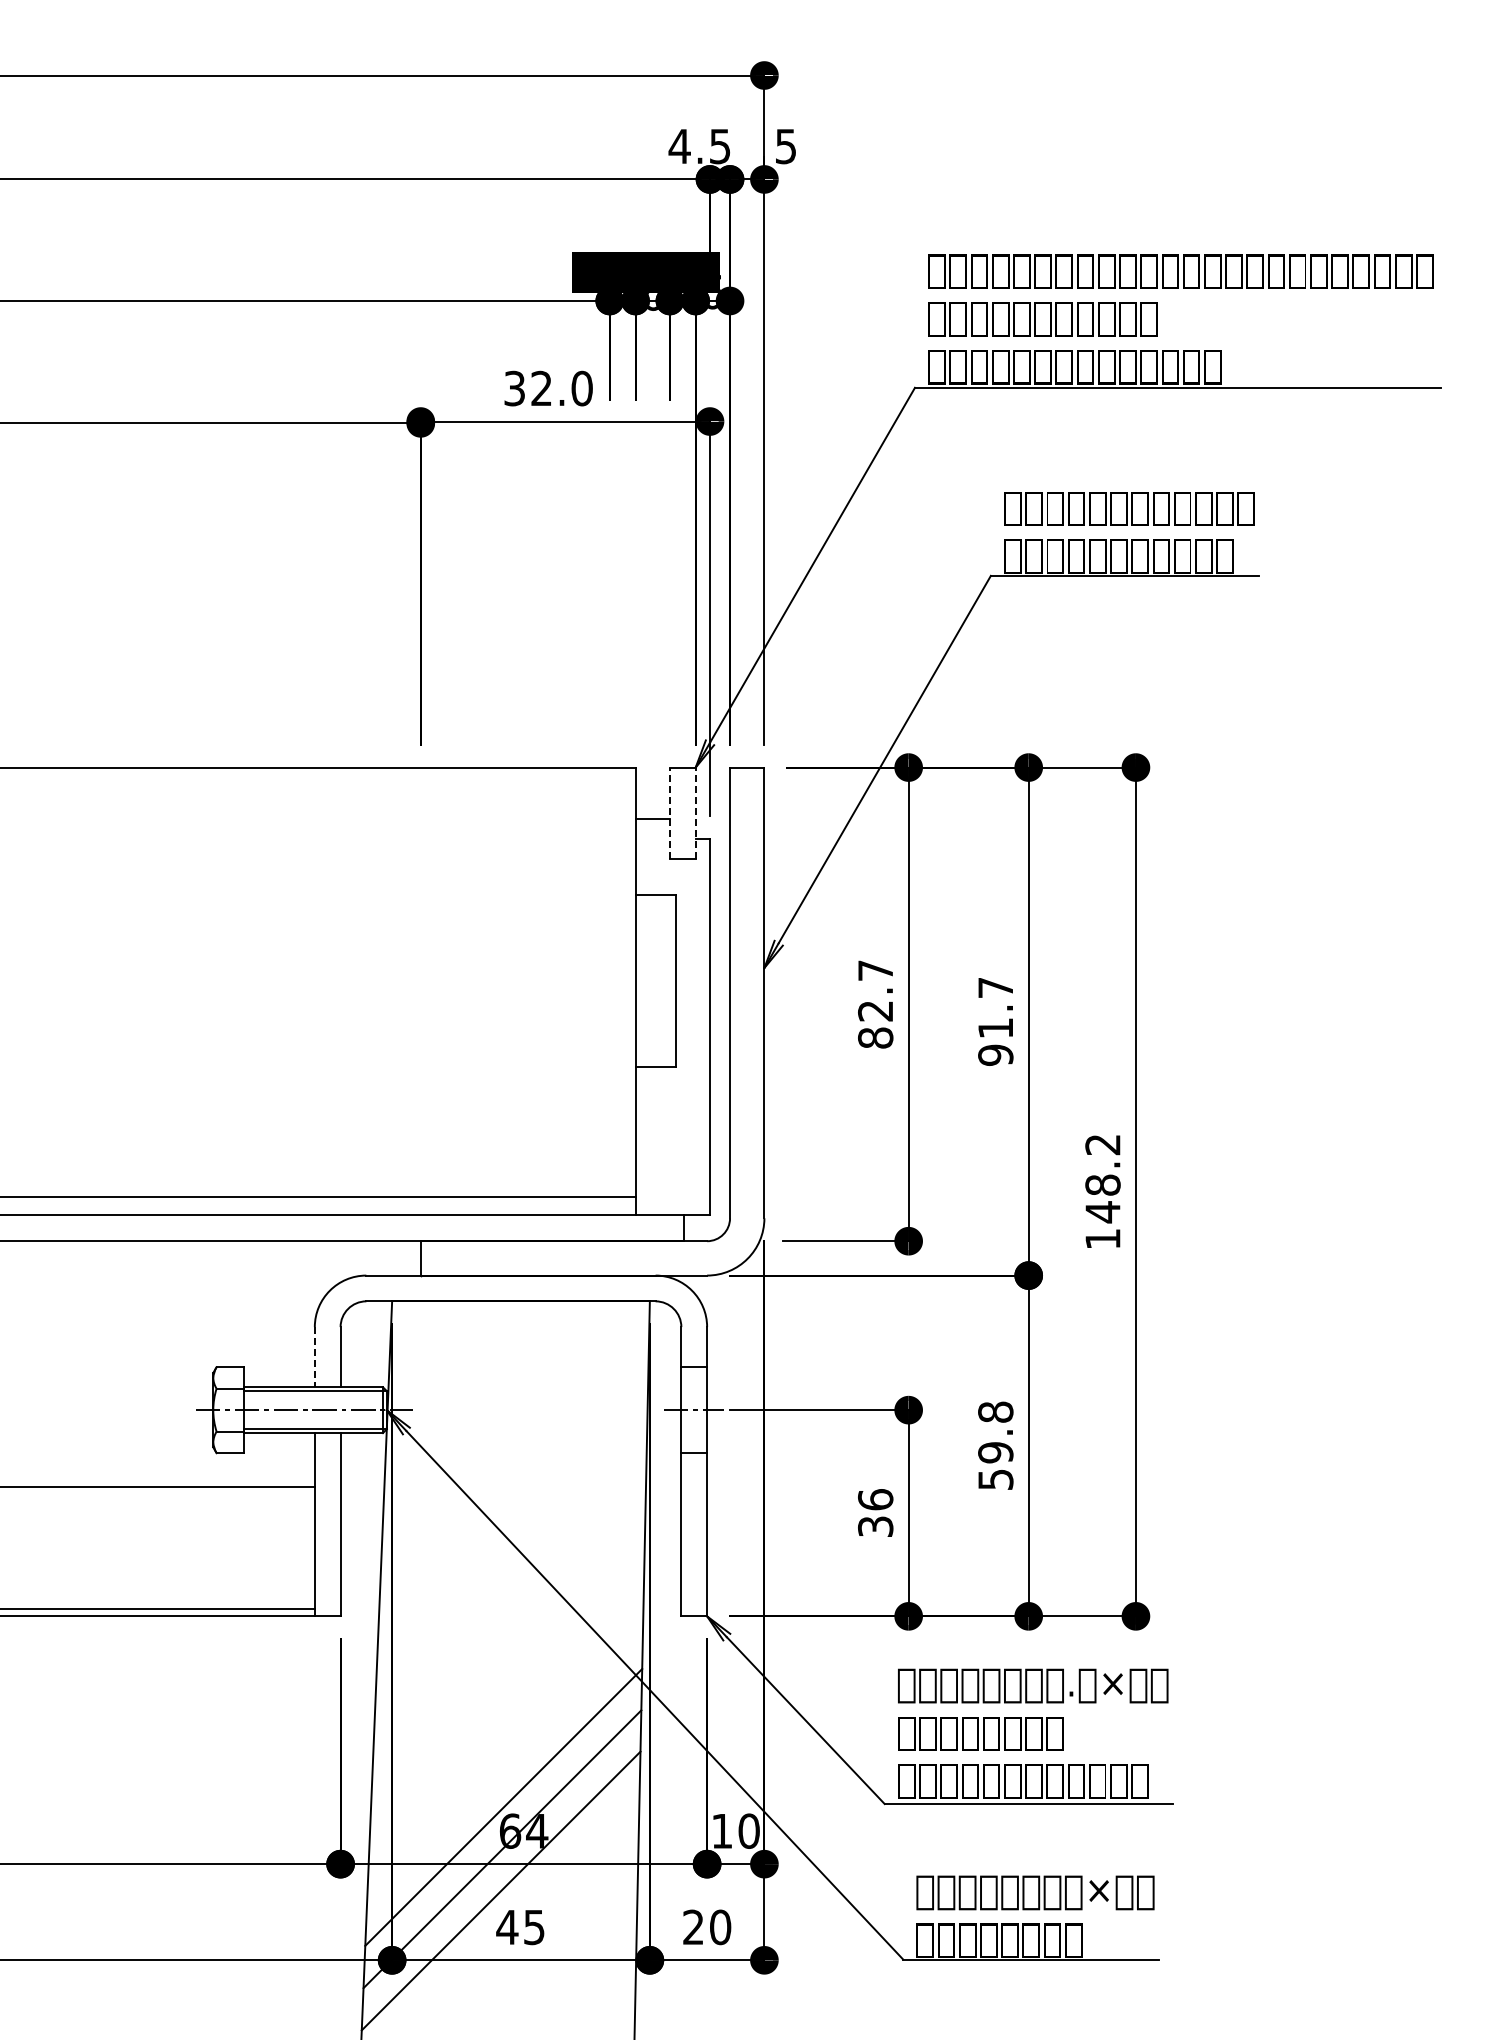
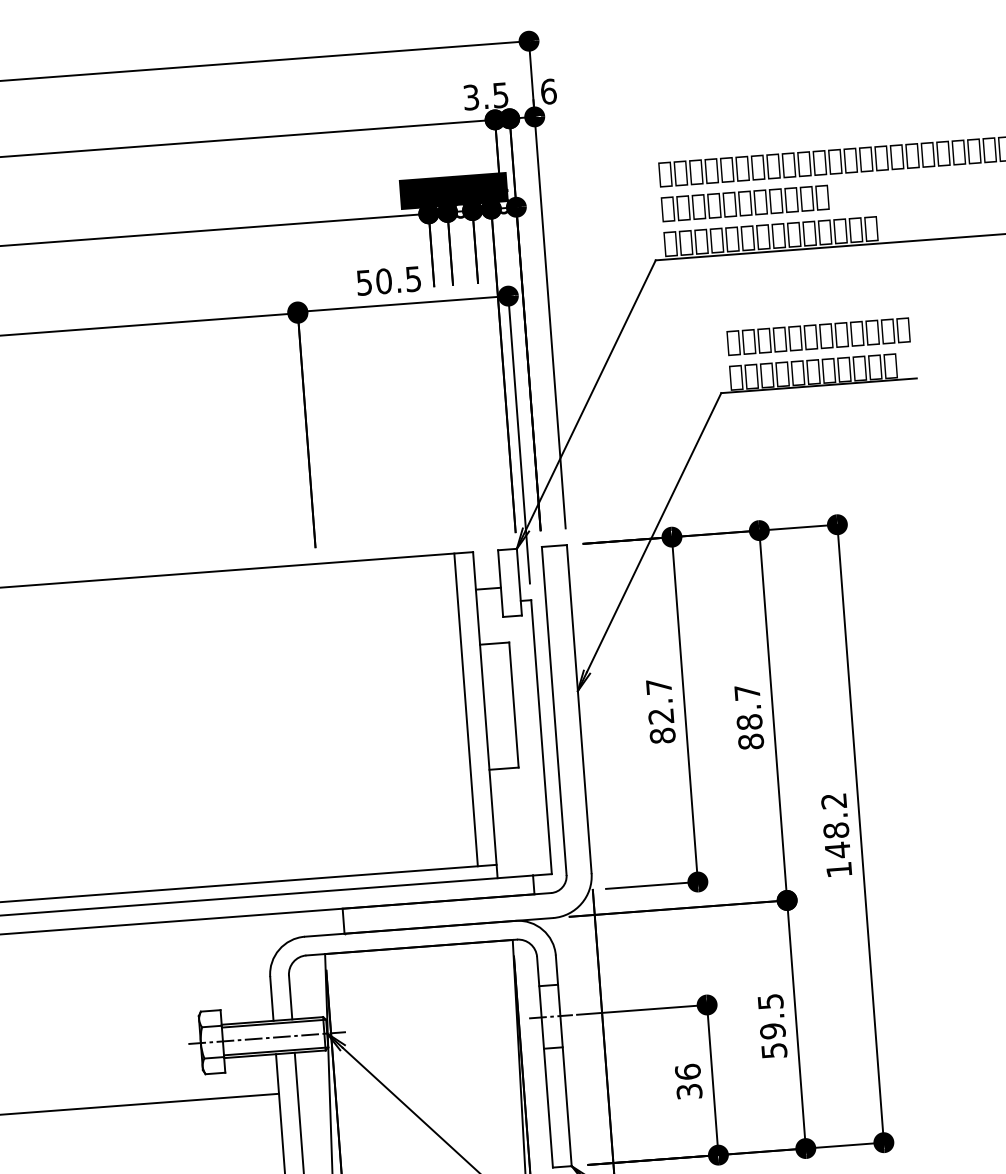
text: (679, 146) -> (471, 97), 4.5 -> 3.5
text: (785, 146) -> (548, 91), 5 -> 6
text: (548, 388) -> (388, 280), 32.0 -> 50.5
line: (669, 813) -> (500, 583), dashed -> solid
line: (695, 813) -> (519, 582), dashed -> solid
line: (609, 982) -> (465, 710), added
text: (995, 1041) -> (750, 731), 91.7 -> 88.7
line: (314, 1357) -> (271, 999), dashed -> solid
text: (995, 1411) -> (770, 1001), 59.8 -> 59.5

